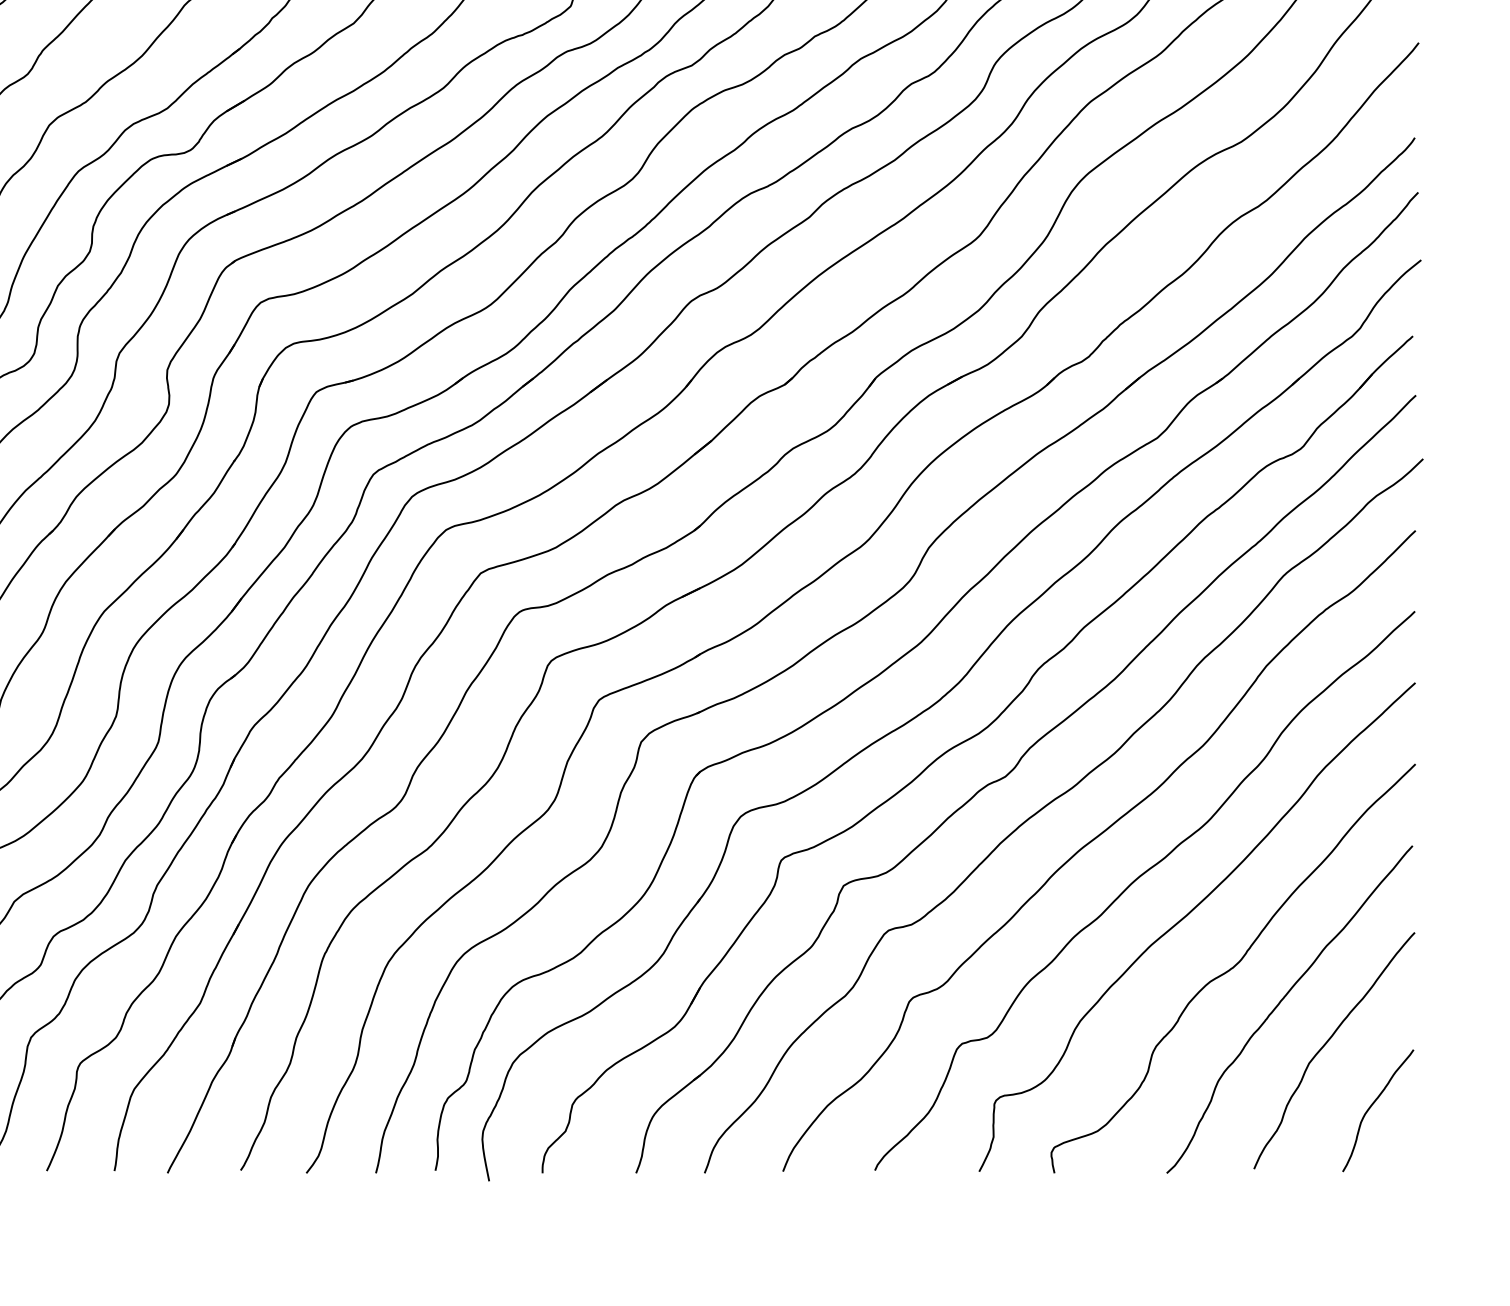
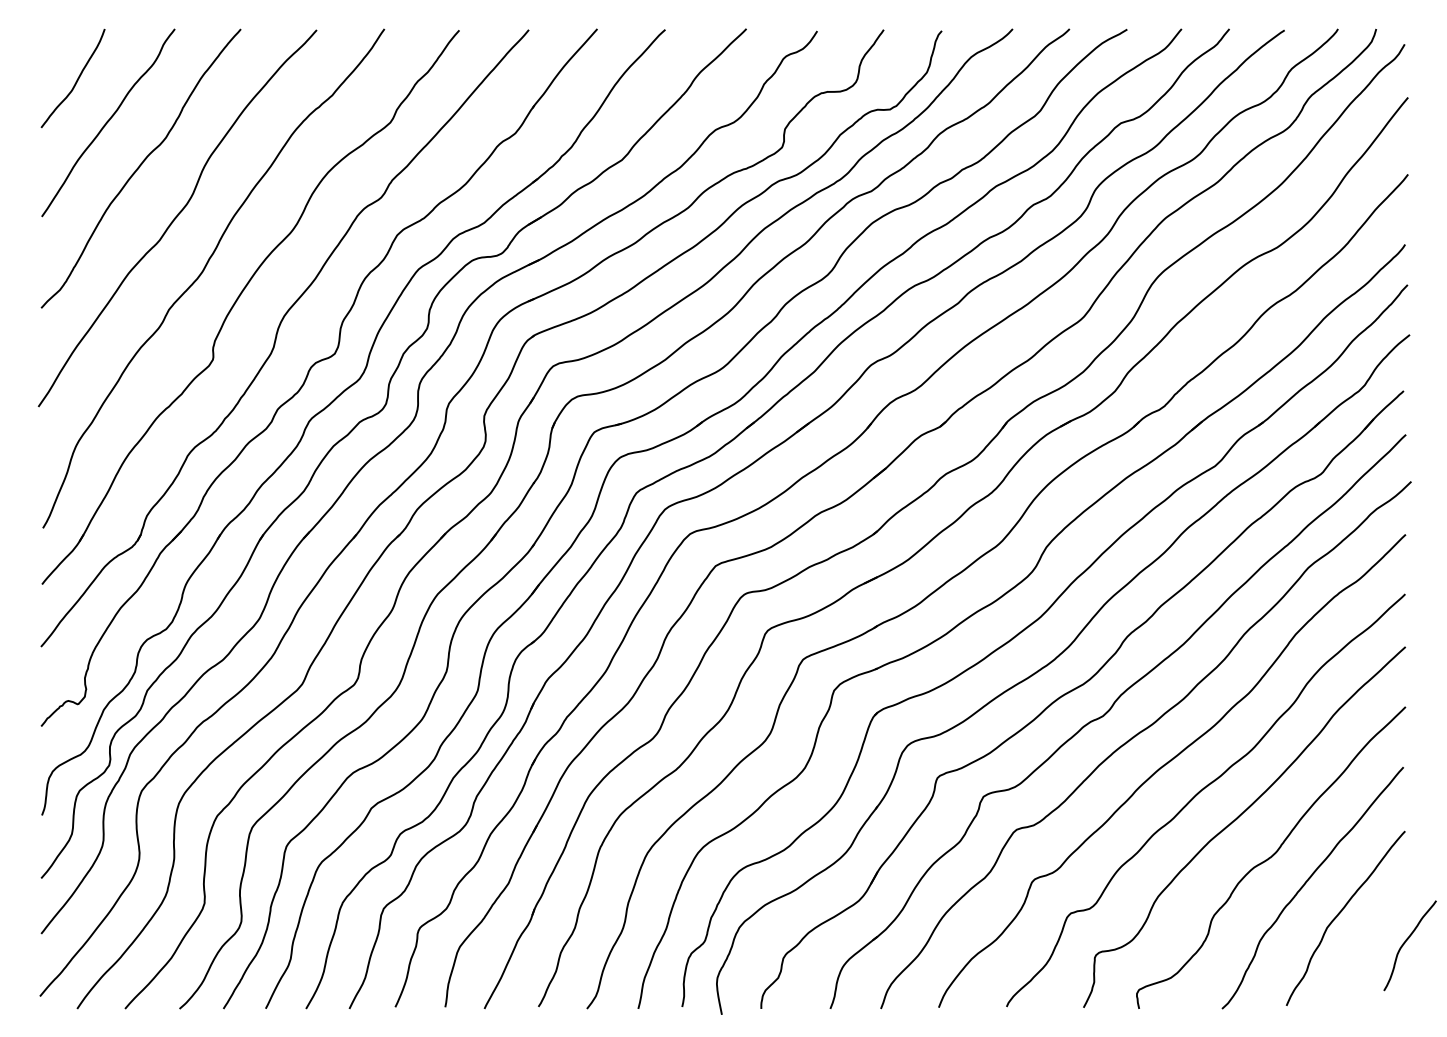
curve: (1371, 1107) -> (1405, 943), moved

